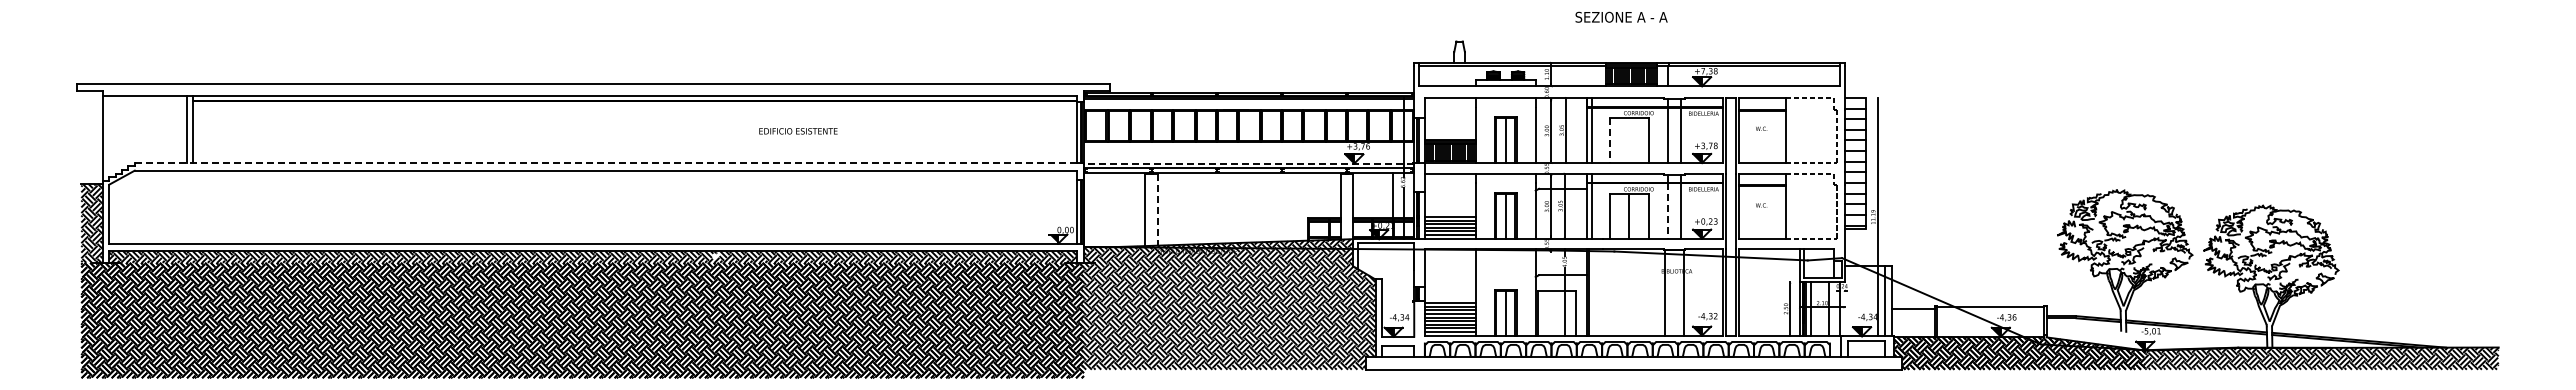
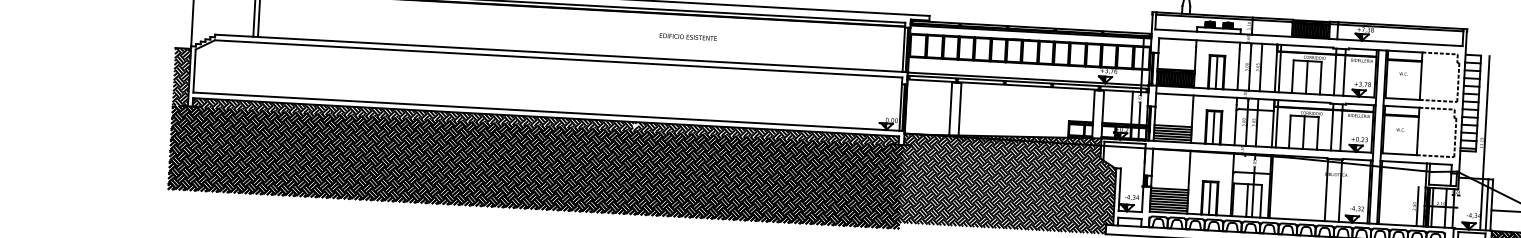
text: (798, 131) -> (688, 37), moved
line: (1629, 140) -> (1306, 77), added
line: (1610, 141) -> (1292, 77), dashed -> solid
line: (605, 162) -> (558, 52), dashed -> solid
line: (1248, 163) -> (1027, 79), dashed -> solid
line: (1157, 209) -> (959, 109), dashed -> solid
line: (1667, 210) -> (1331, 129), dashed -> solid
line: (1557, 312) -> (1247, 200), added

